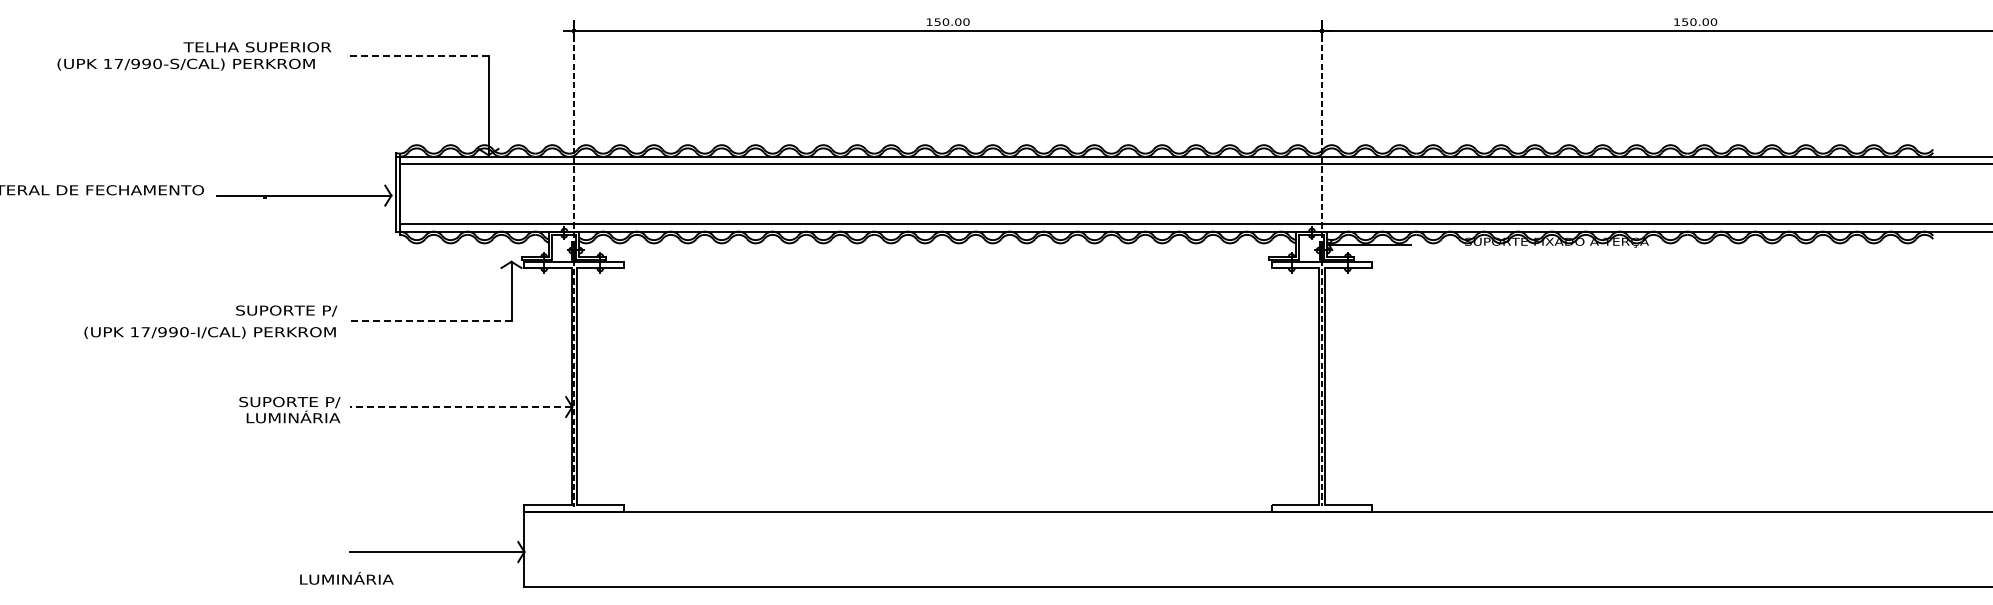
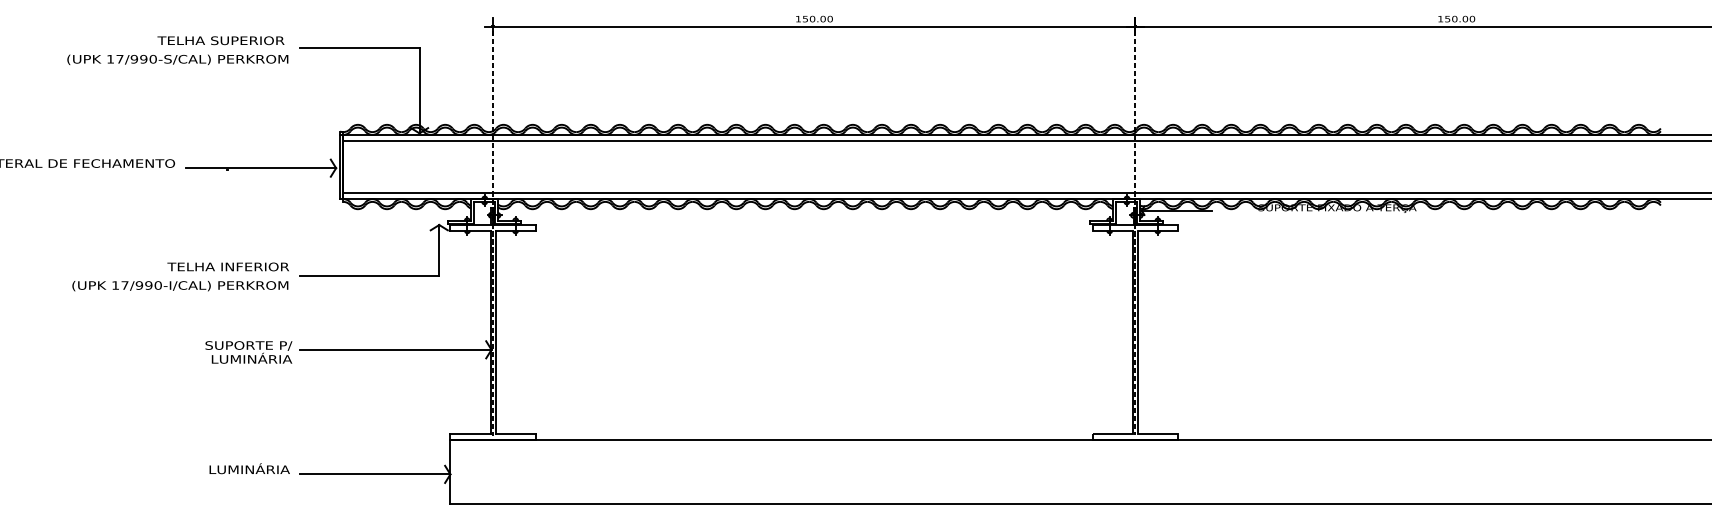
line: (418, 56) -> (359, 48), dashed -> solid
text: (185, 64) -> (177, 59), moved
text: (266, 310) -> (228, 266), SUPORTE P/ -> TELHA INFERIOR
line: (430, 320) -> (369, 275), dashed -> solid
line: (460, 407) -> (395, 350), dashed -> solid
text: (346, 578) -> (249, 468), moved

